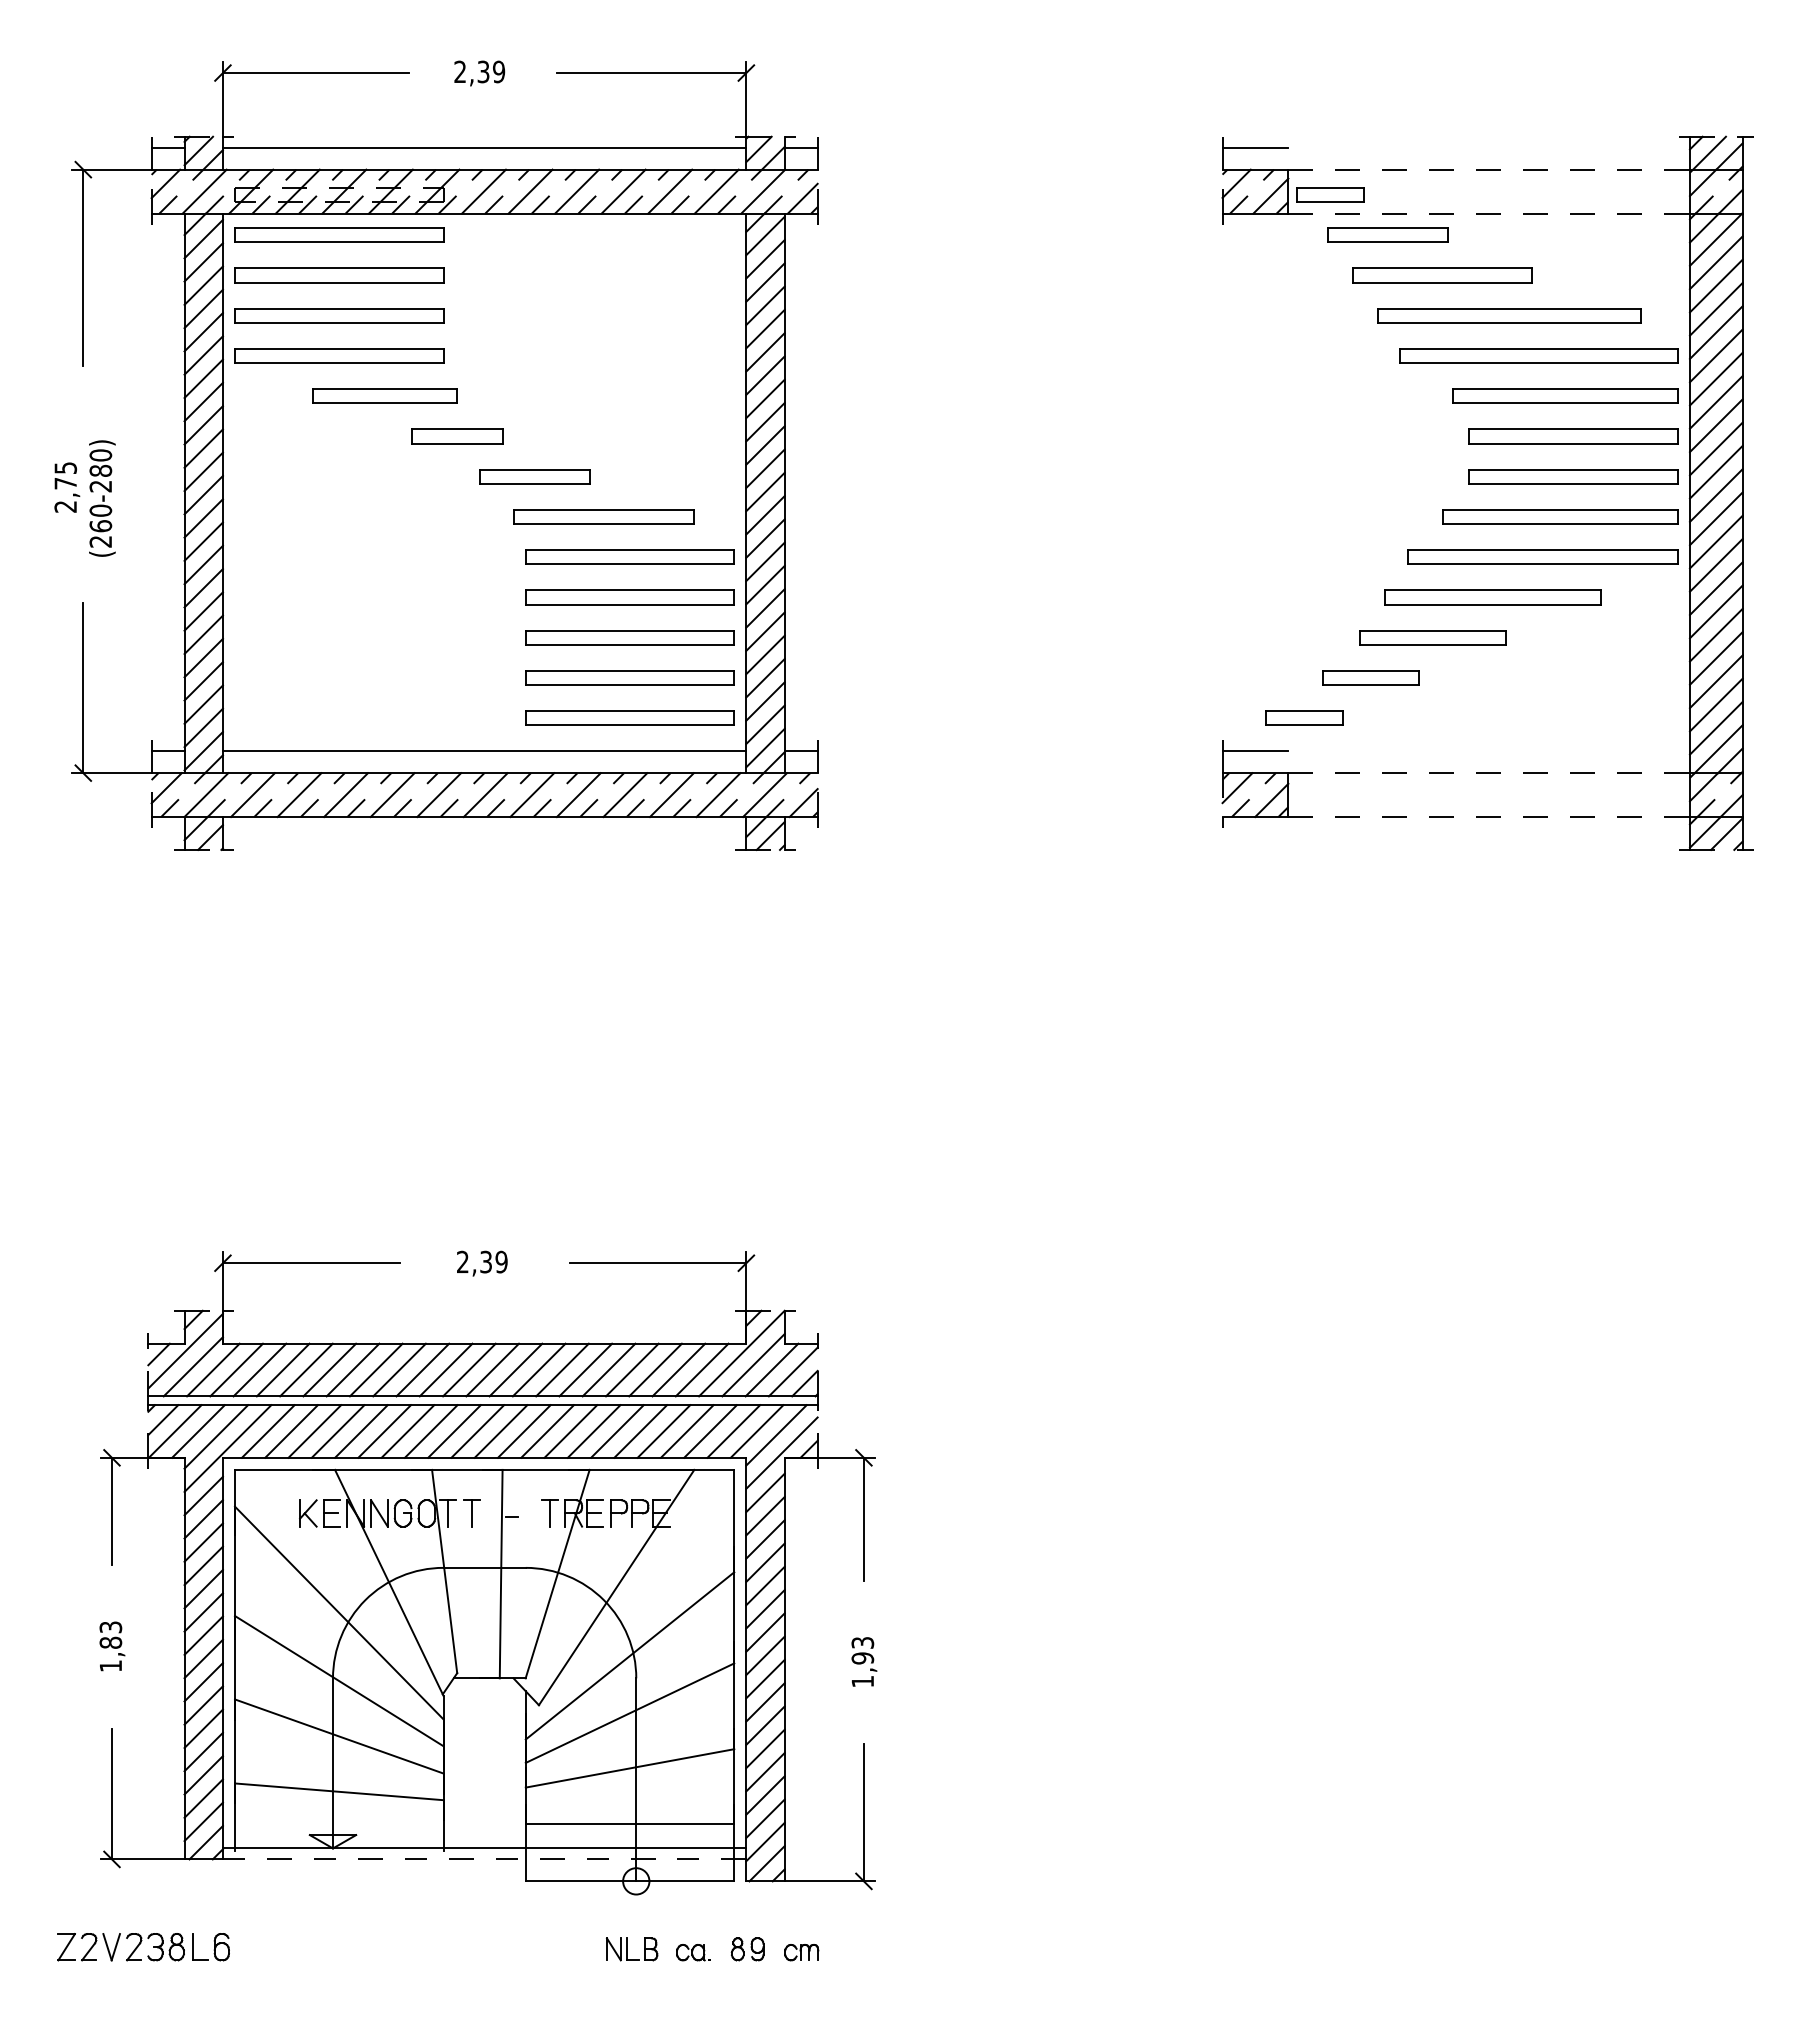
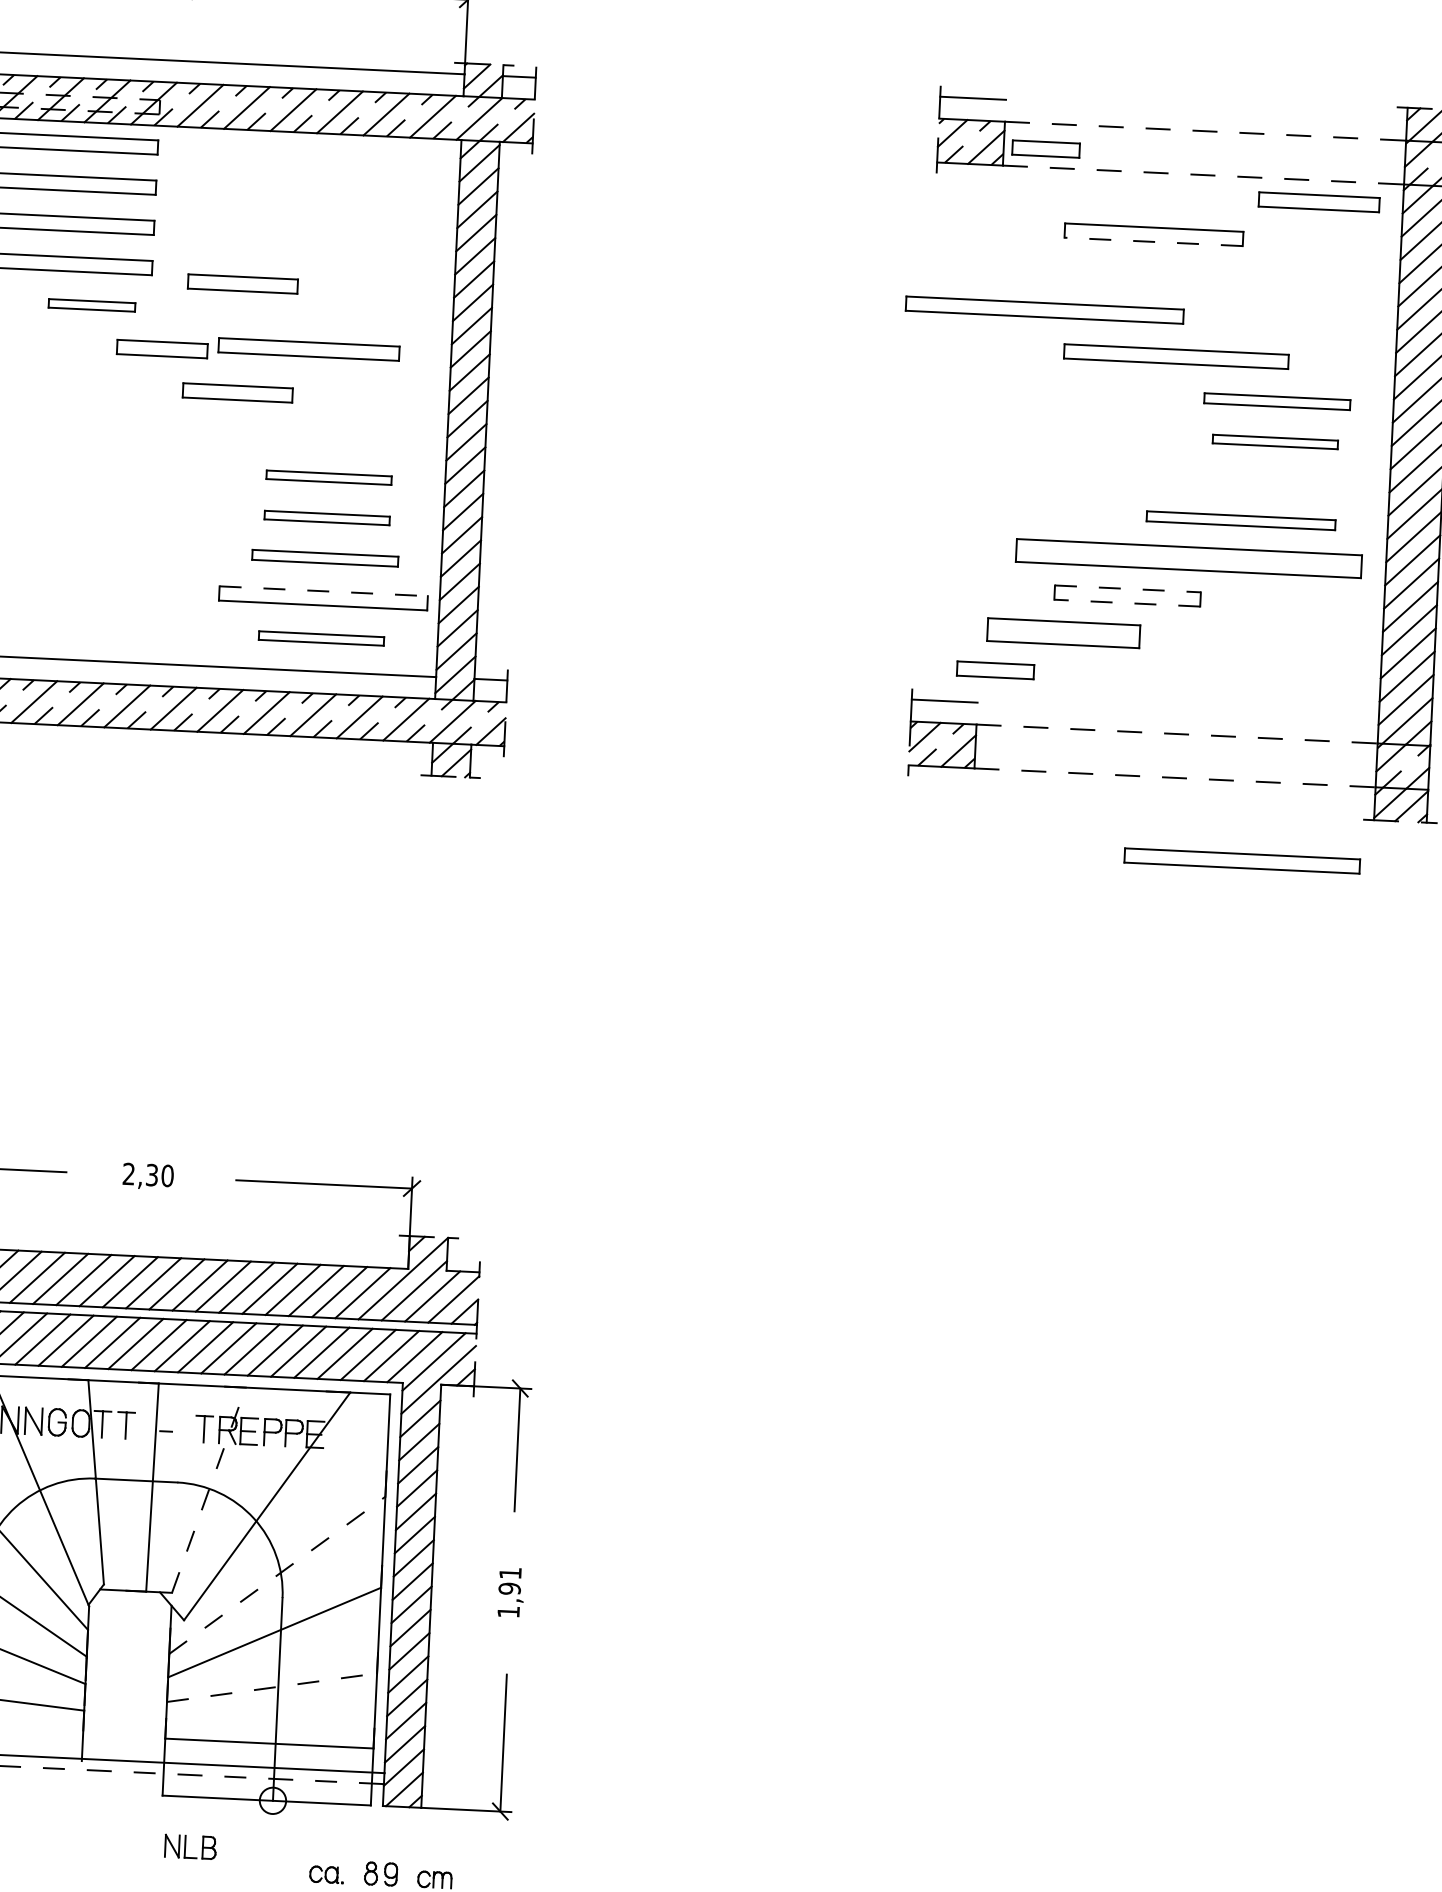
part: (1387, 234) -> (1318, 201), moved
line: (1442, 282) -> (1153, 241), solid -> dashed
part: (1509, 315) -> (1218, 277), removed
part: (1538, 355) -> (1044, 309), moved
part: (534, 367) -> (242, 283), added
part: (384, 395) -> (91, 304), size x0.6
part: (1565, 395) -> (1176, 355), moved
part: (1573, 436) -> (1277, 401), size x0.7
part: (1573, 476) -> (1275, 441), size x0.6
part: (603, 516) -> (308, 349), moved
part: (1560, 516) -> (1242, 860), moved
part: (629, 556) -> (328, 477), size x0.6
part: (1542, 556) -> (1240, 520), size x0.7
part: (629, 597) -> (326, 518), size x0.6
part: (1492, 597) -> (1188, 558), size x1.6
line: (1433, 630) -> (1128, 588), solid -> dashed
part: (629, 637) -> (324, 558), size x0.7
line: (1432, 644) -> (1126, 602), solid -> dashed
line: (630, 670) -> (324, 591), solid -> dashed
part: (1370, 677) -> (1063, 632), size x1.6
part: (629, 717) -> (321, 637), size x0.6
text: (501, 1262) -> (167, 1176), 2,39 -> 2,30
line: (557, 1573) -> (208, 1489), solid -> dashed
text: (862, 1642) -> (510, 1572), 1,93 -> 1,91
line: (630, 1655) -> (277, 1574), solid -> dashed
line: (630, 1768) -> (272, 1687), solid -> dashed
part: (632, 1949) -> (190, 1847), moved

